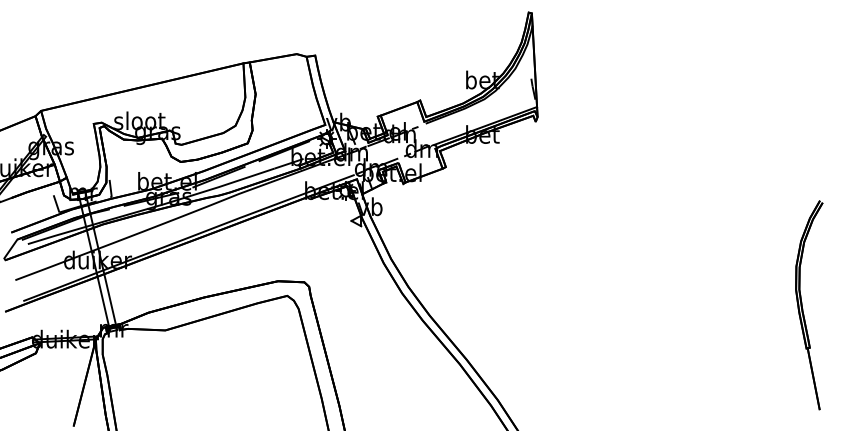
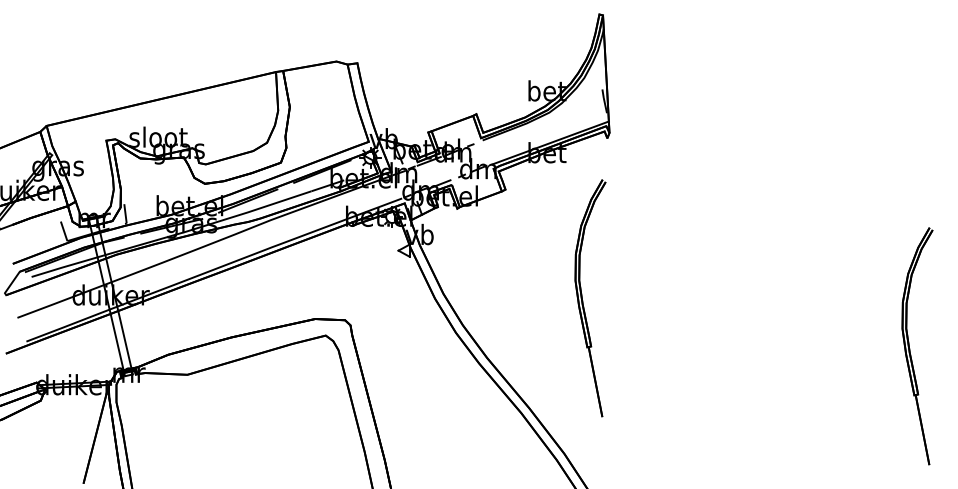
part: (514, 264) -> (583, 300), added

